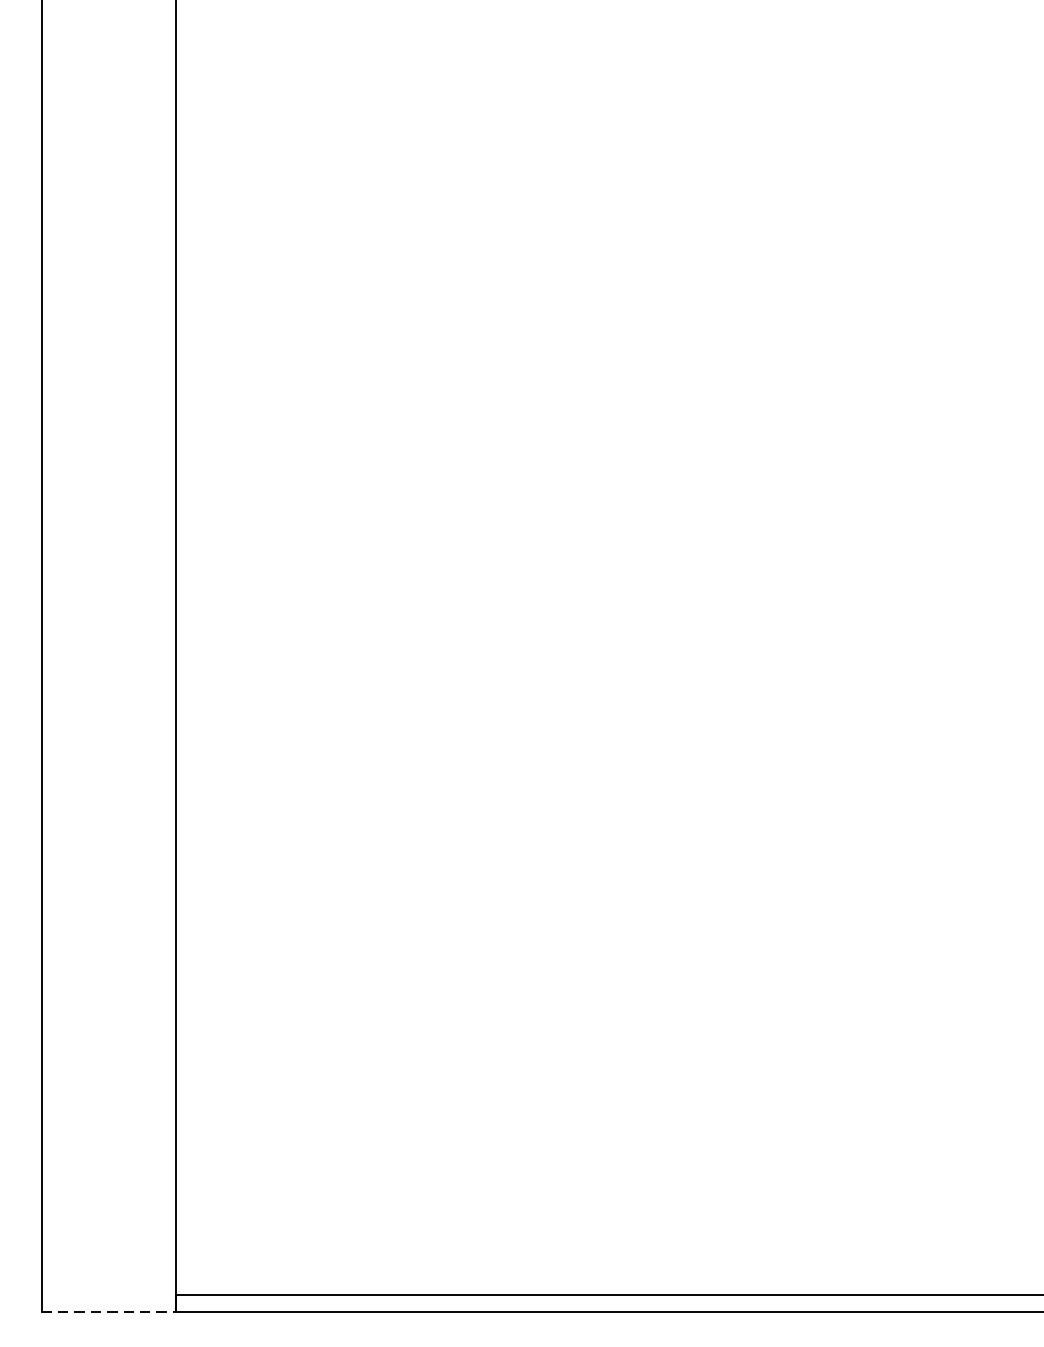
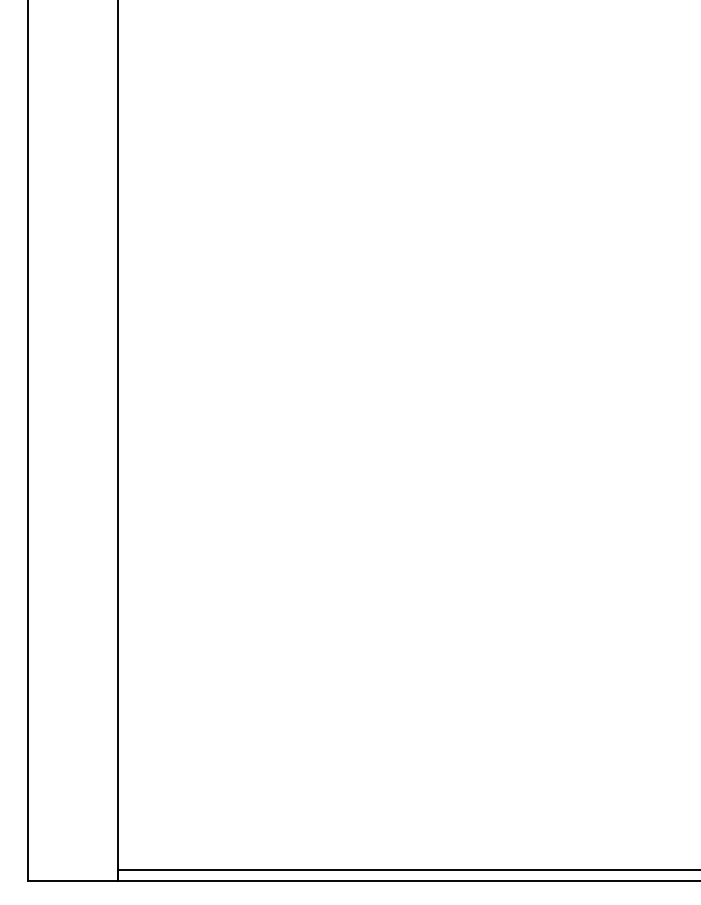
line: (109, 1312) -> (73, 881), dashed -> solid

